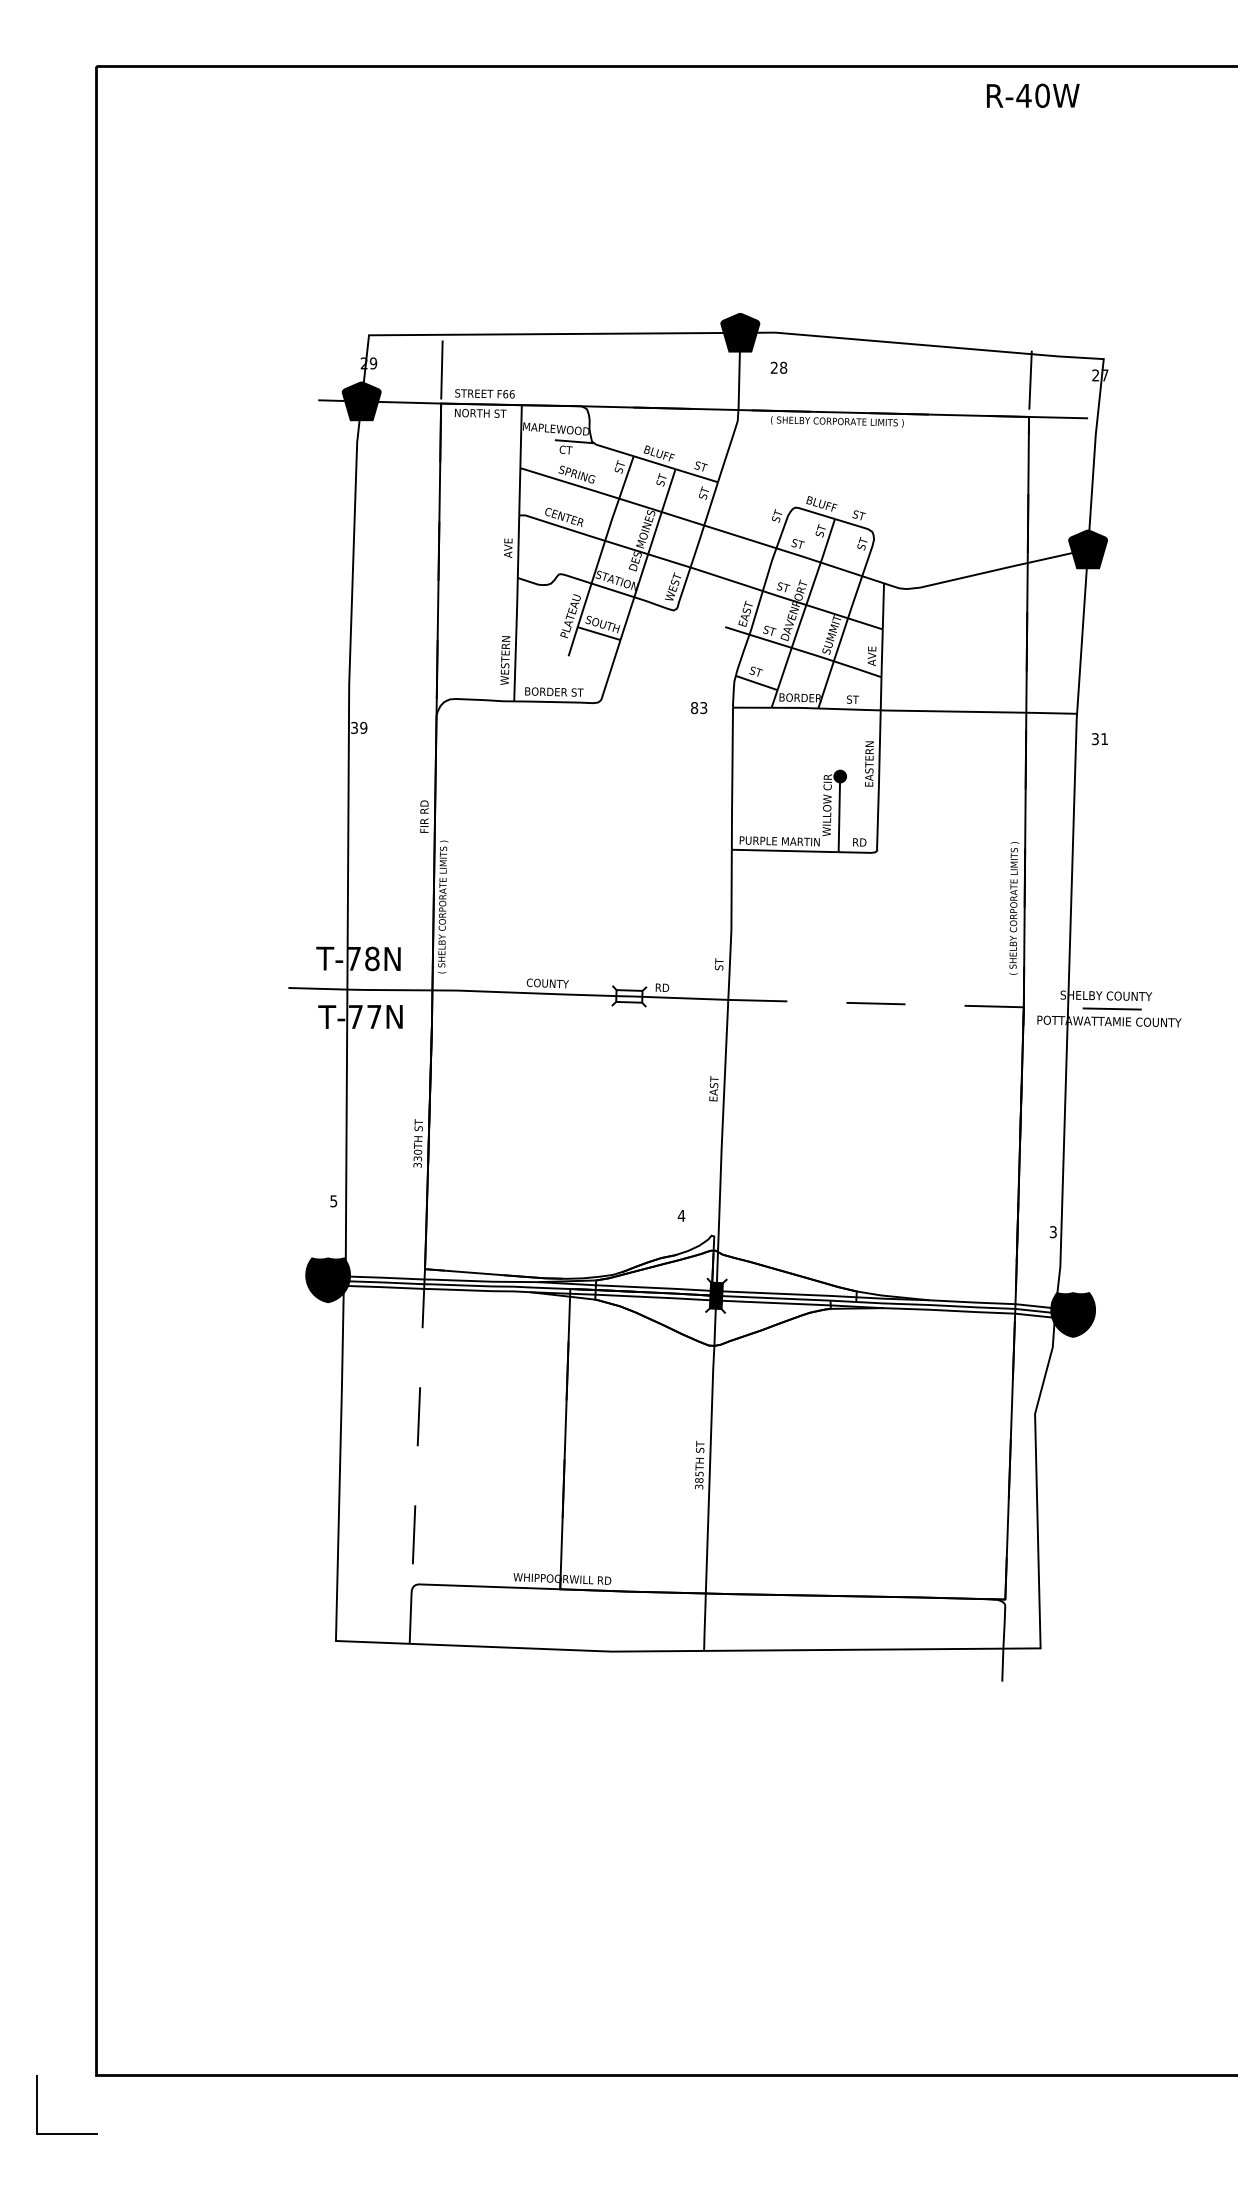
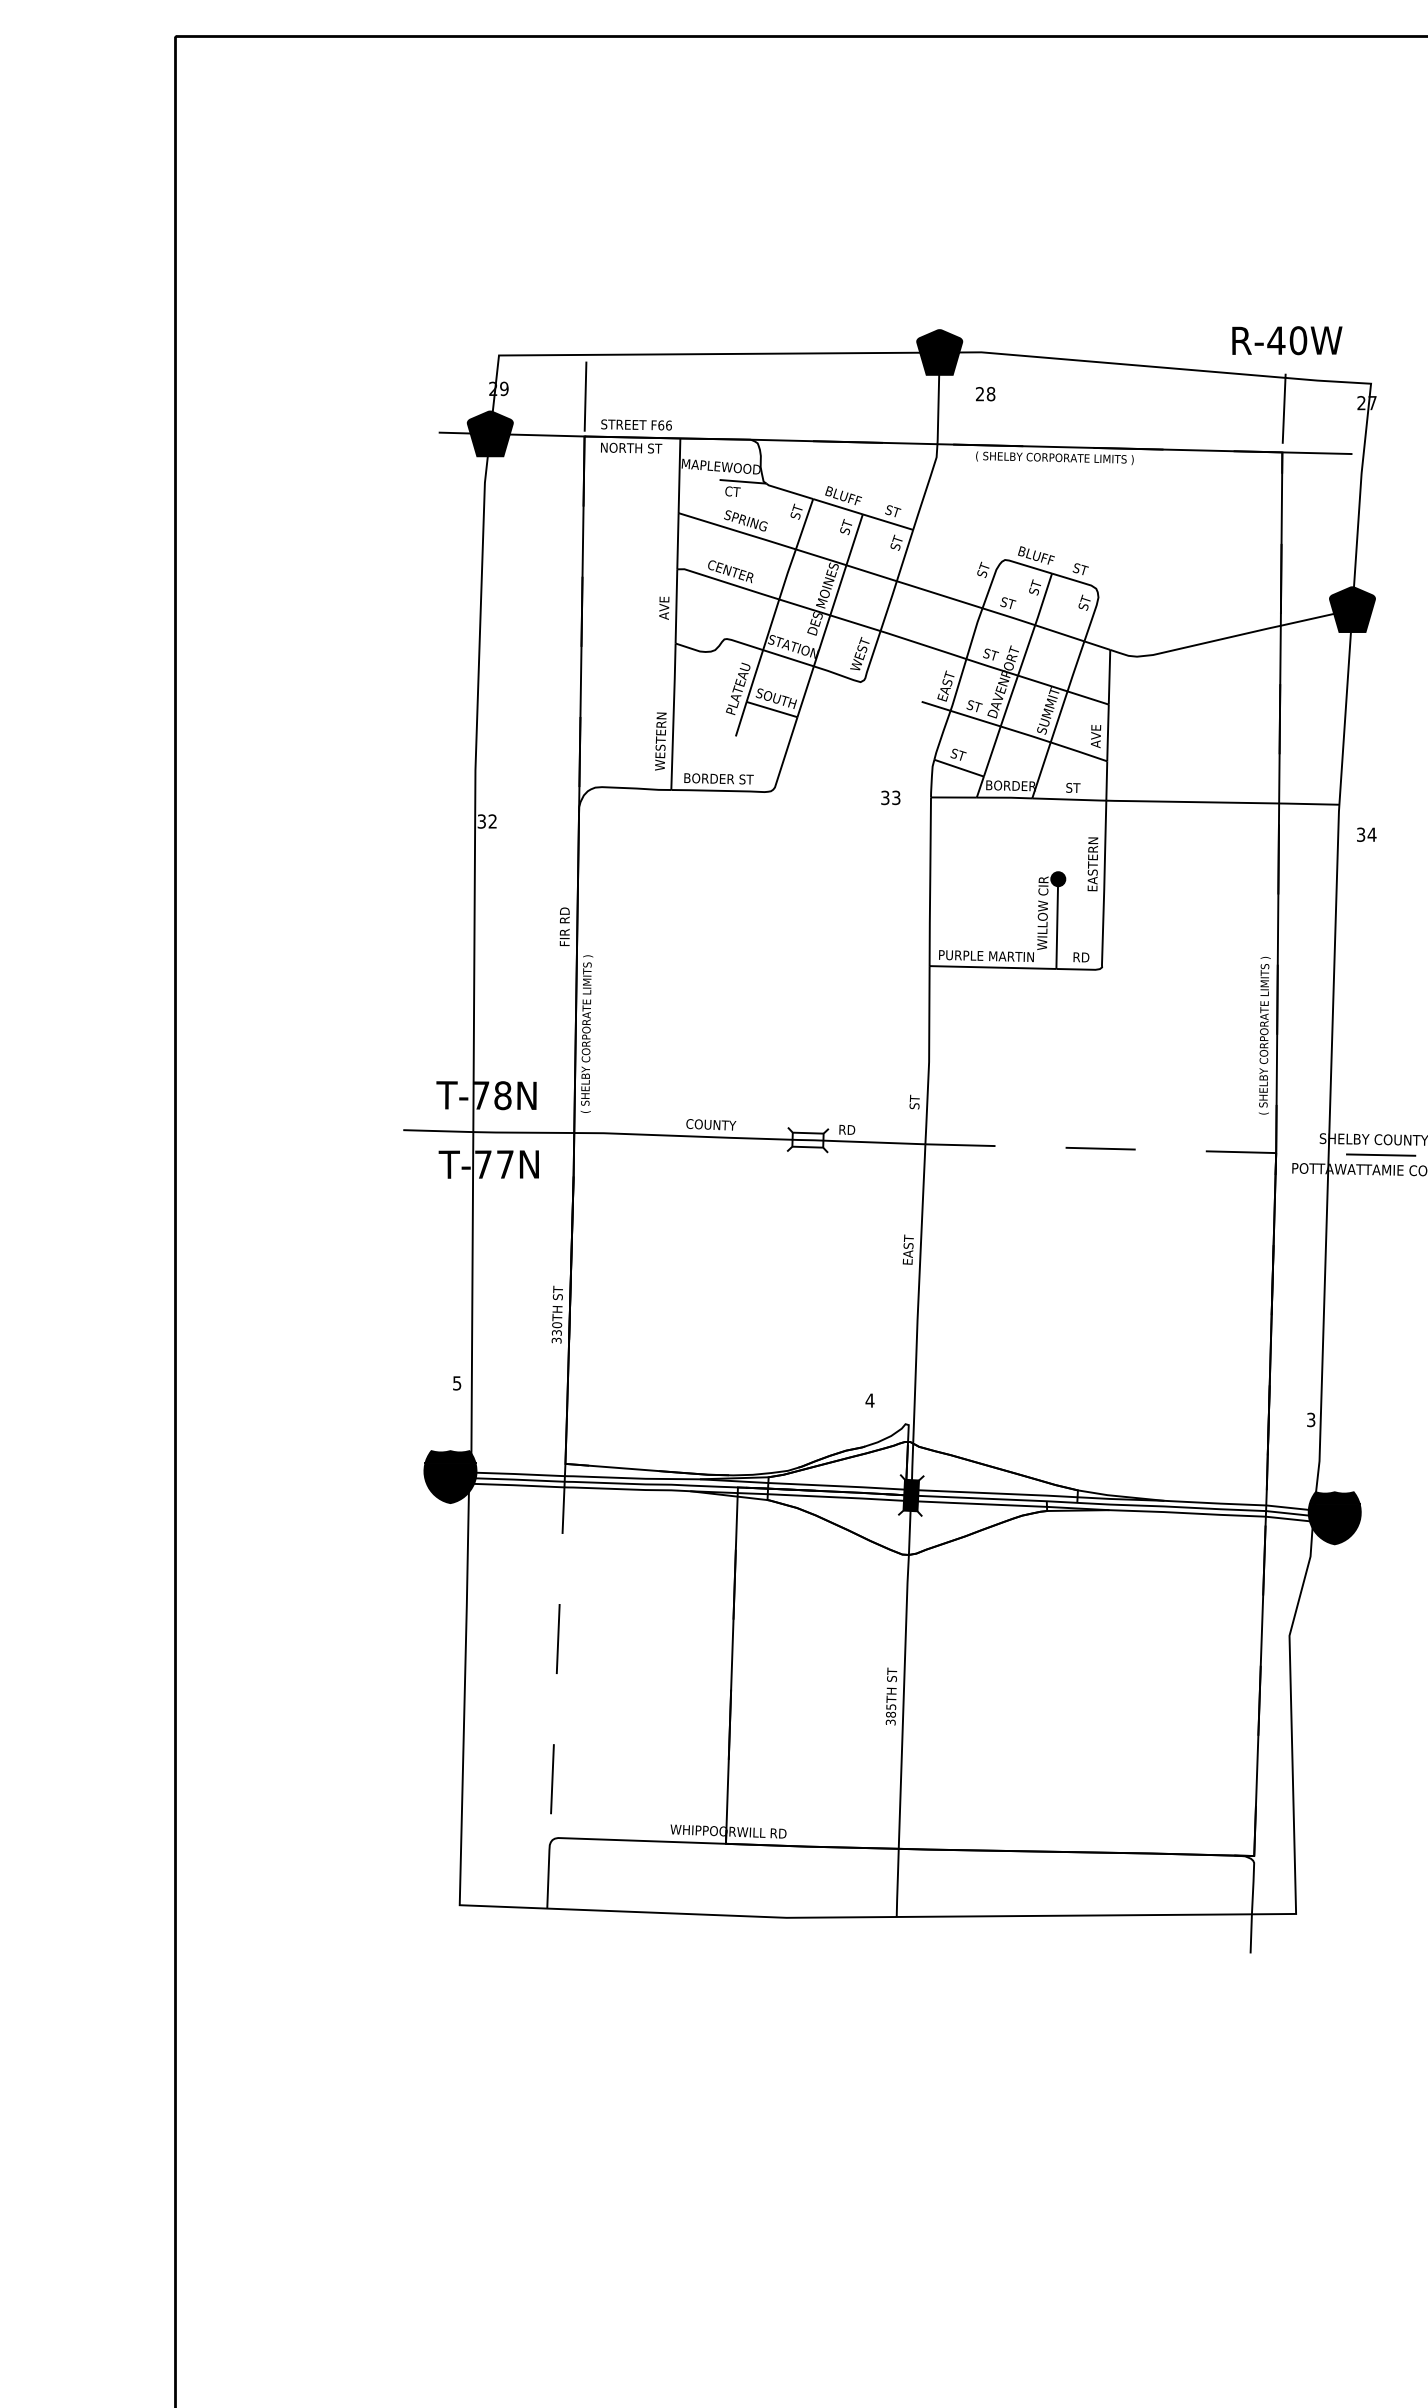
text: (1032, 95) -> (1286, 340), moved
text: (694, 708) -> (885, 798), 83 -> 33
text: (363, 727) -> (492, 820), 39 -> 32
text: (1104, 738) -> (1371, 834), 31 -> 34

